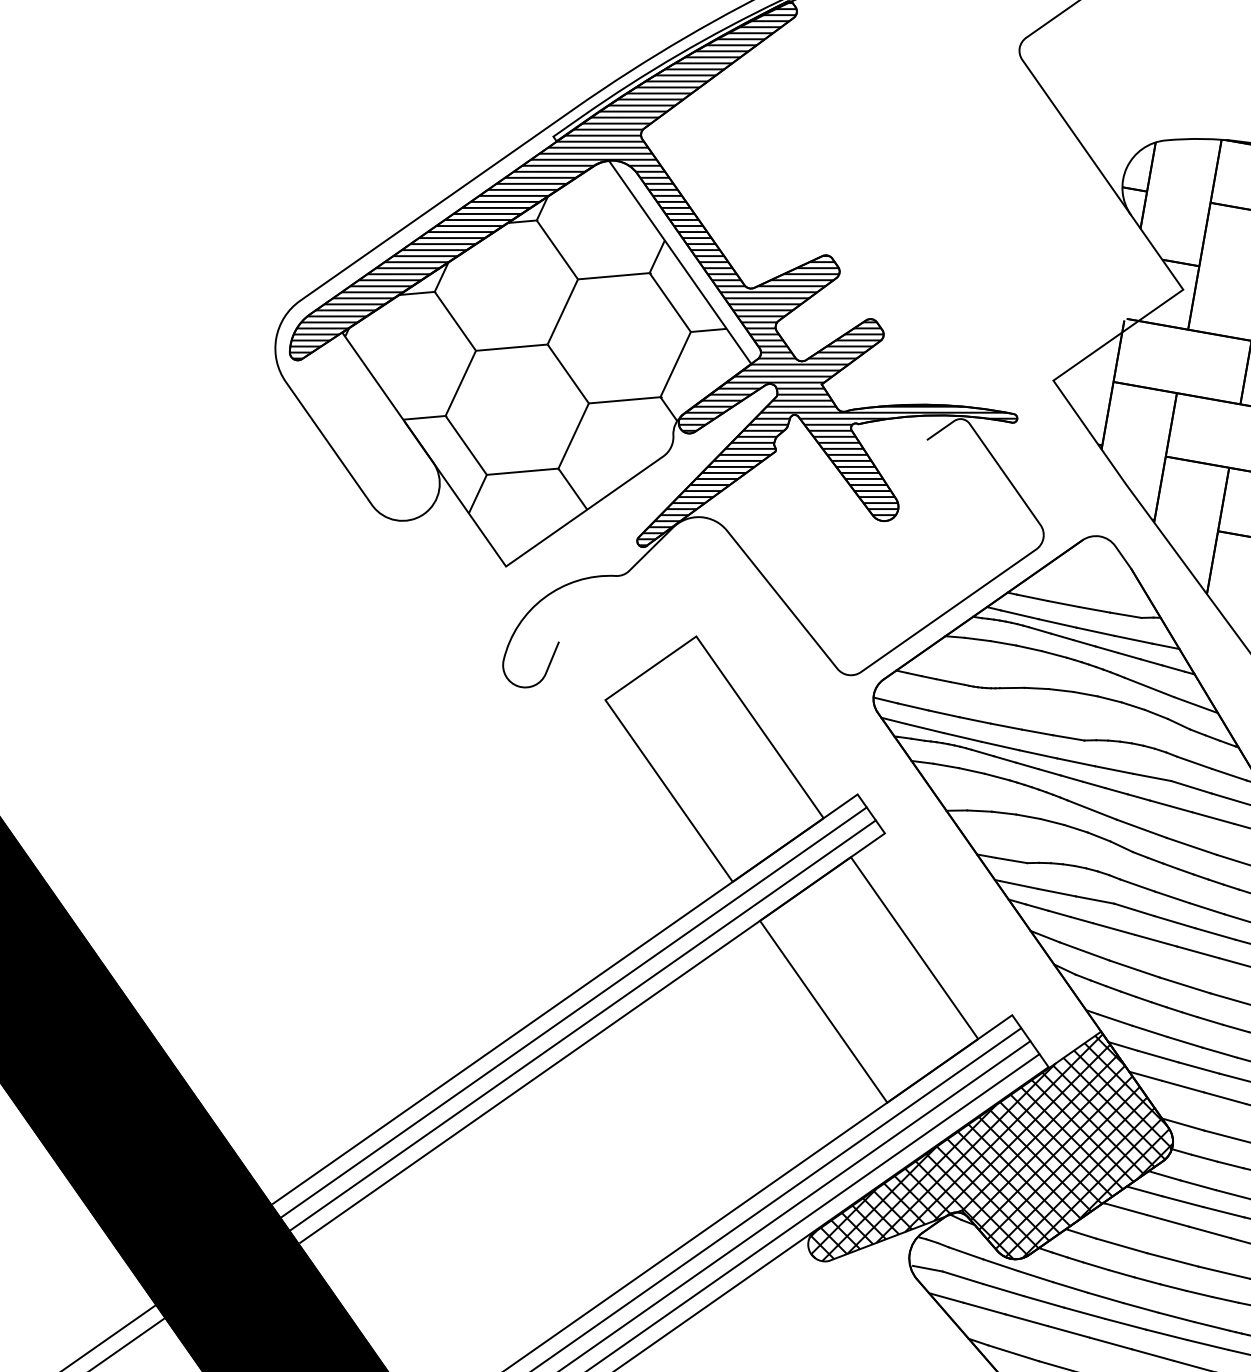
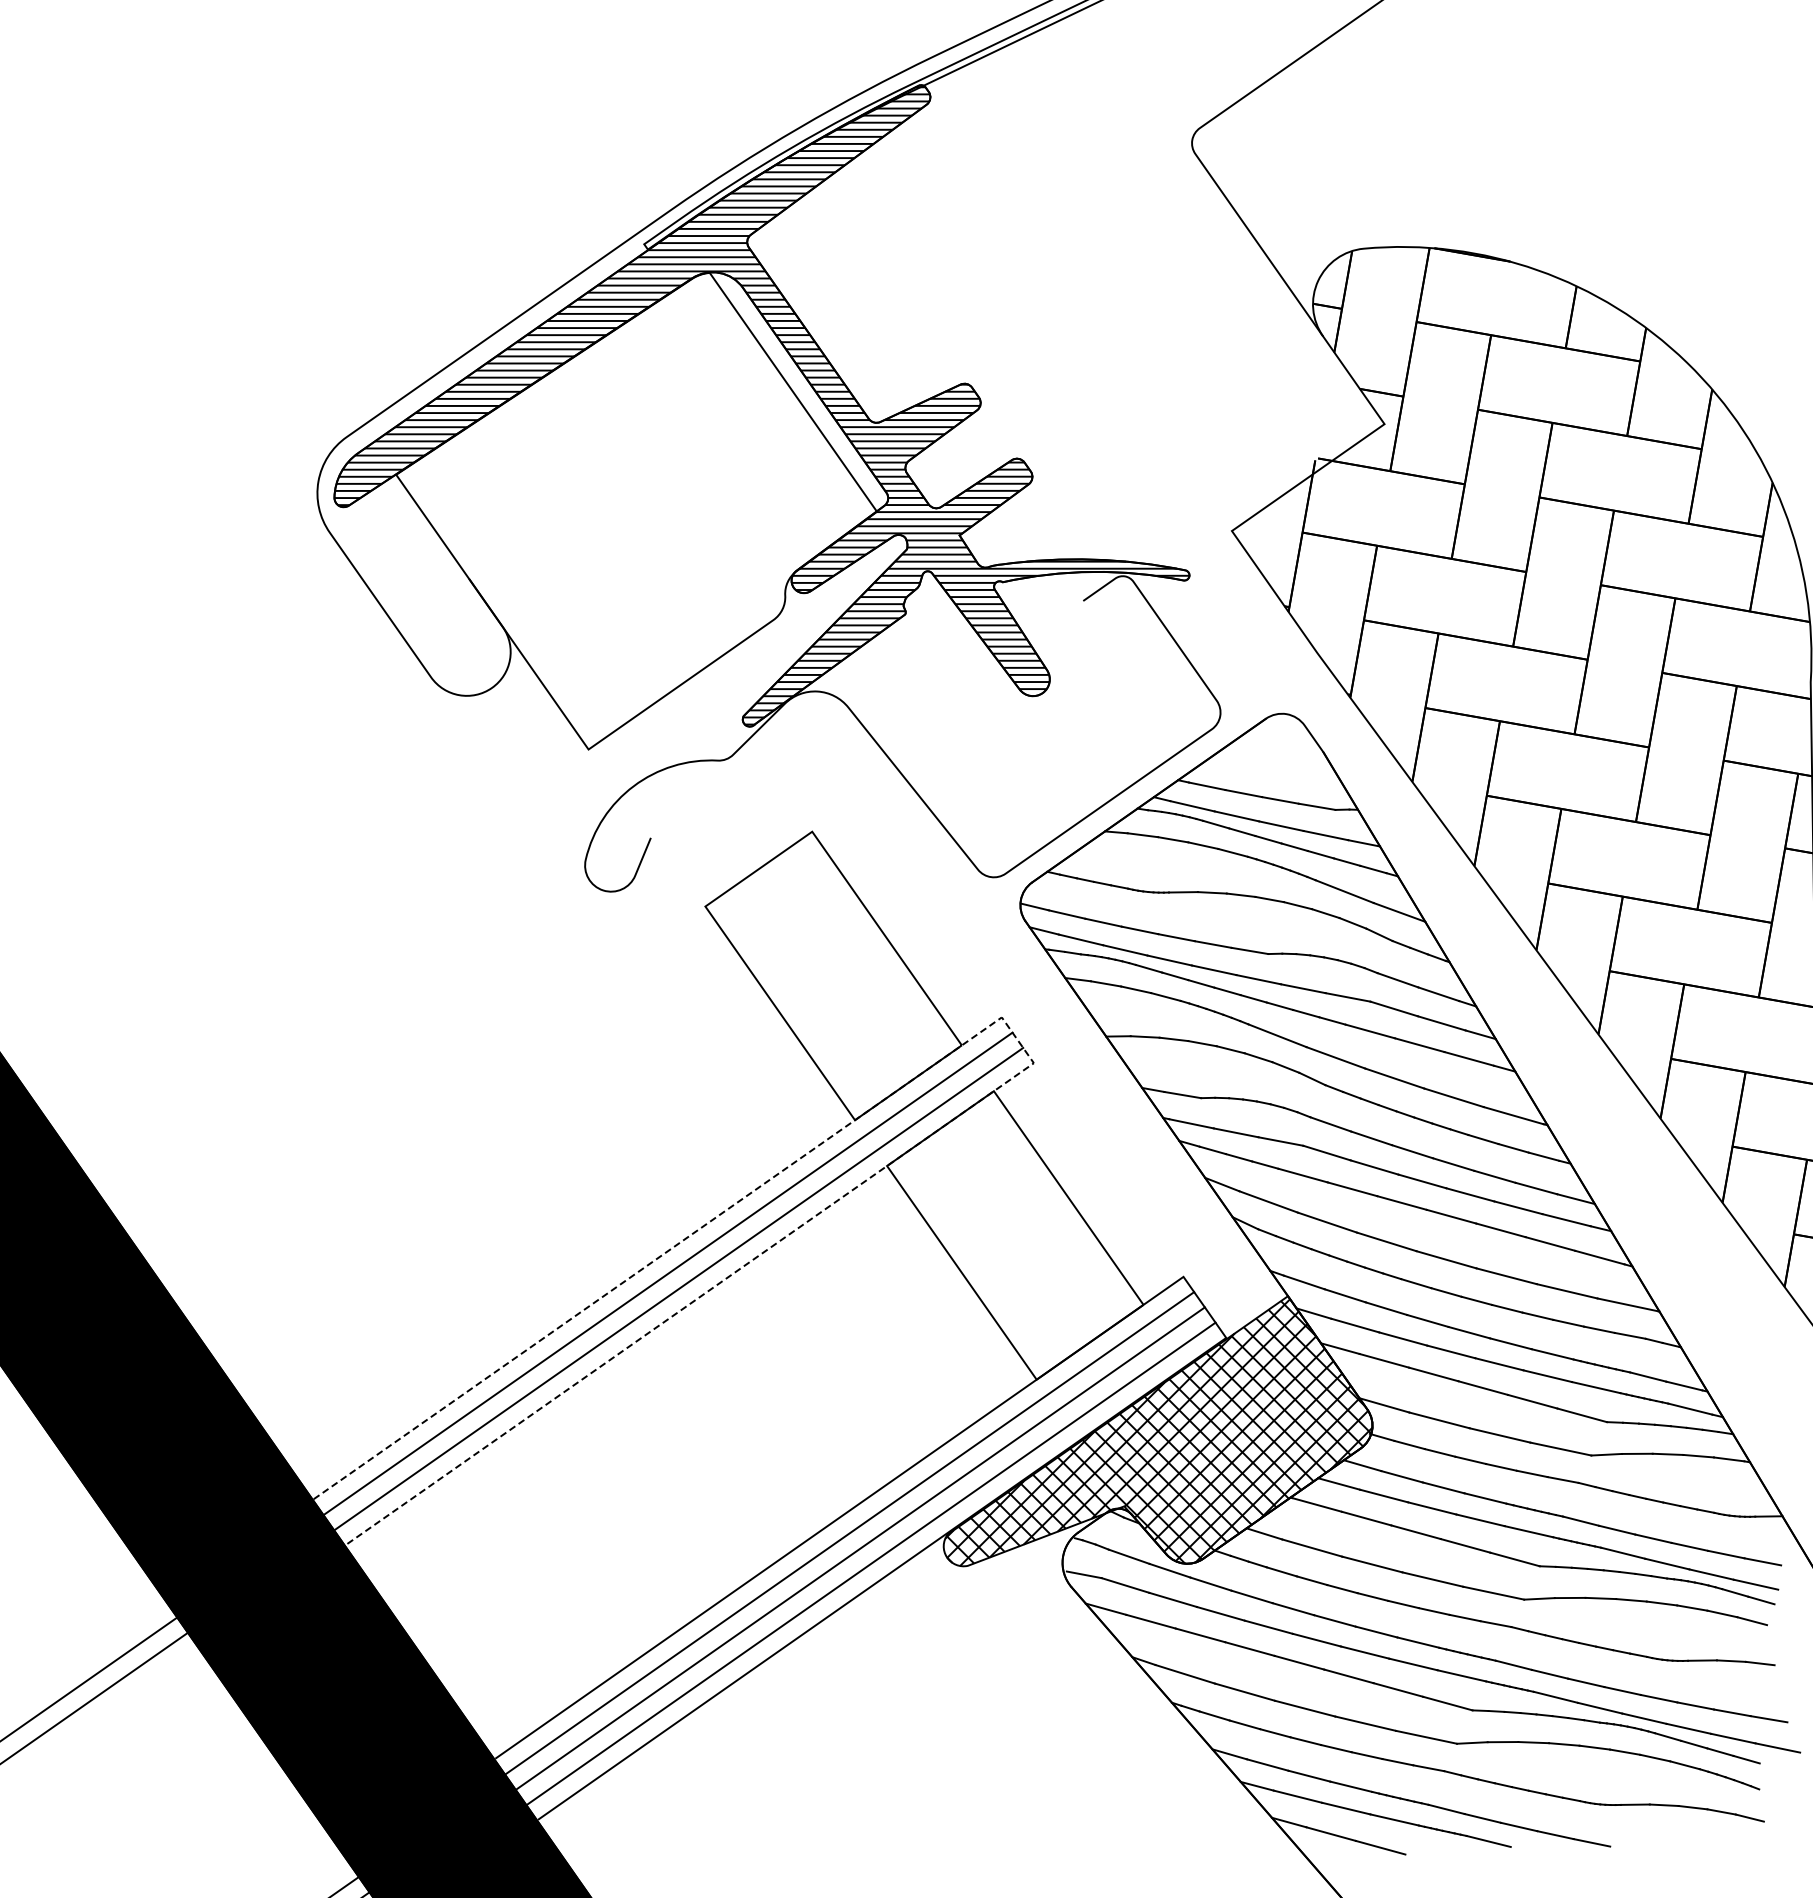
hatch: (535, 355) -> (623, 501), removed
line: (870, 814) -> (1017, 1040), solid -> dashed

